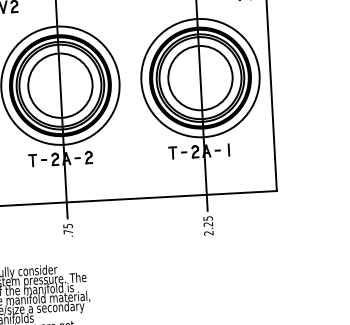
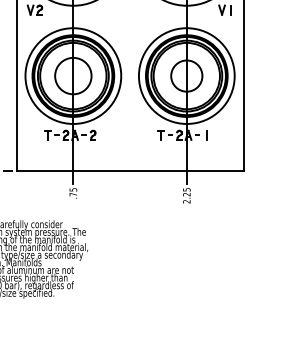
circle: (200, 78) -> (186, 76), size x0.6
circle: (60, 86) -> (73, 76), size x0.7

